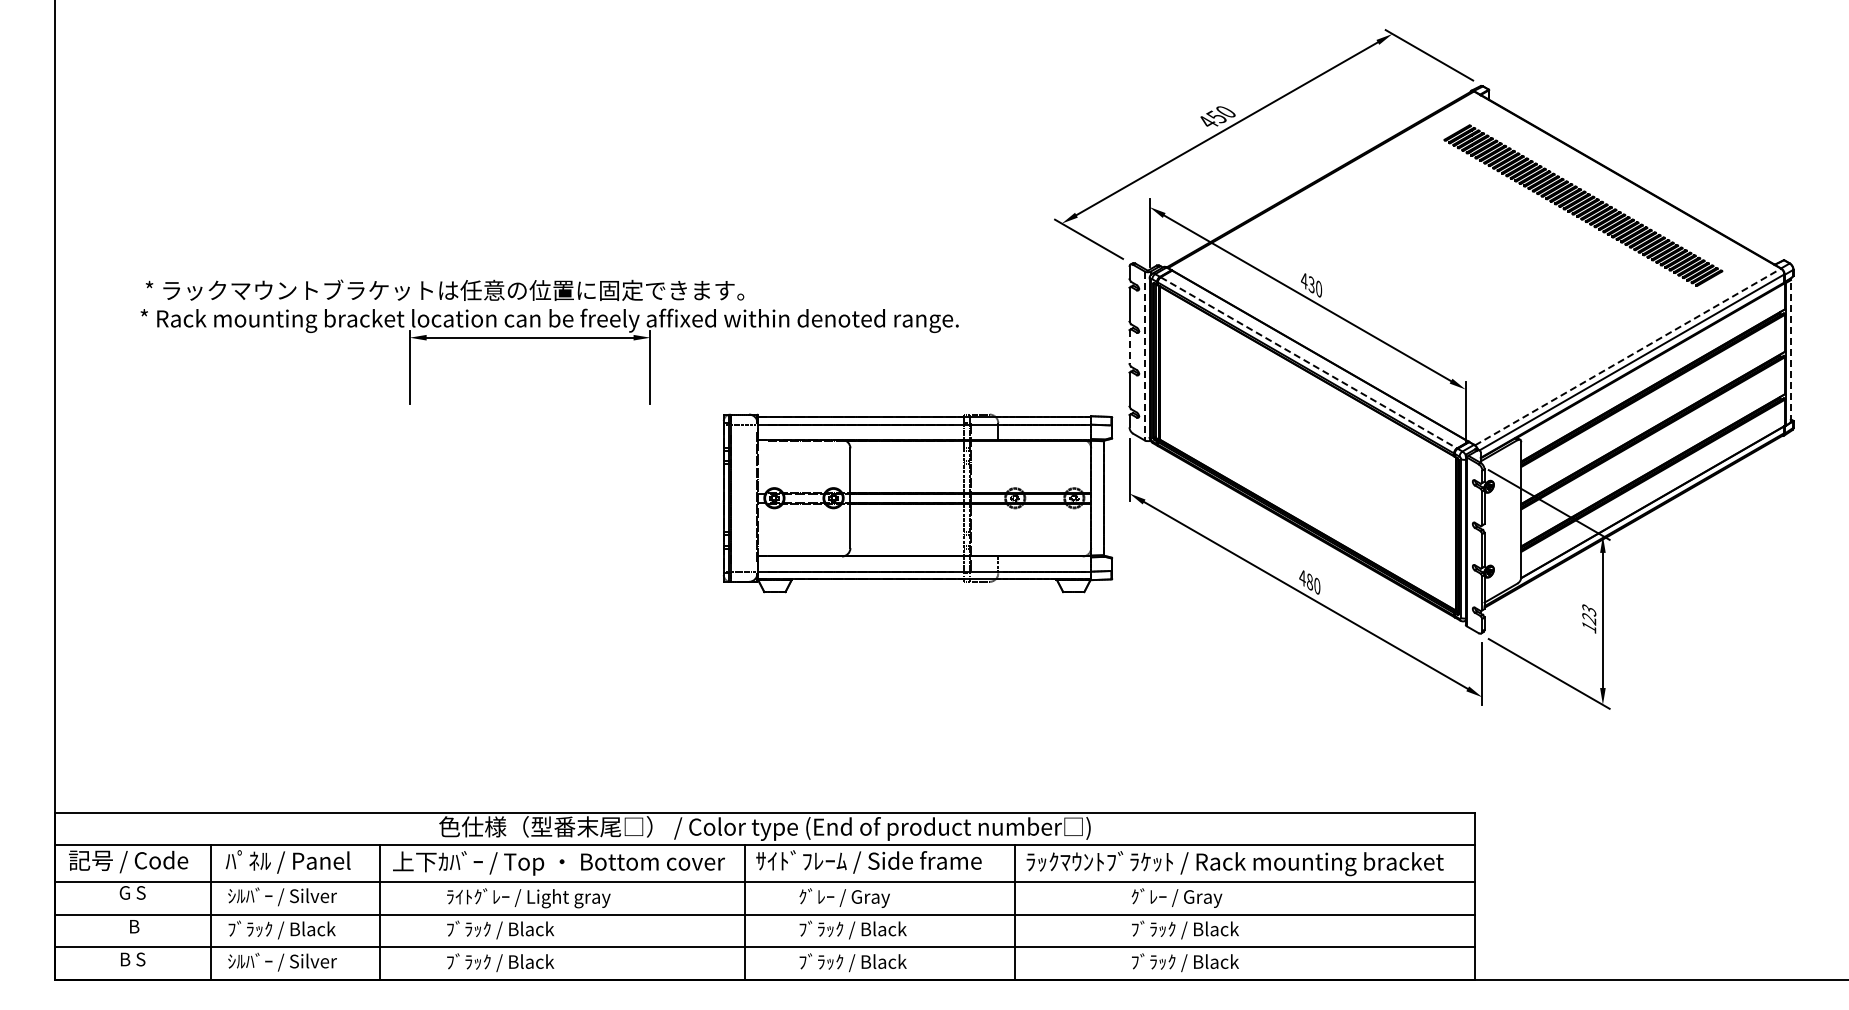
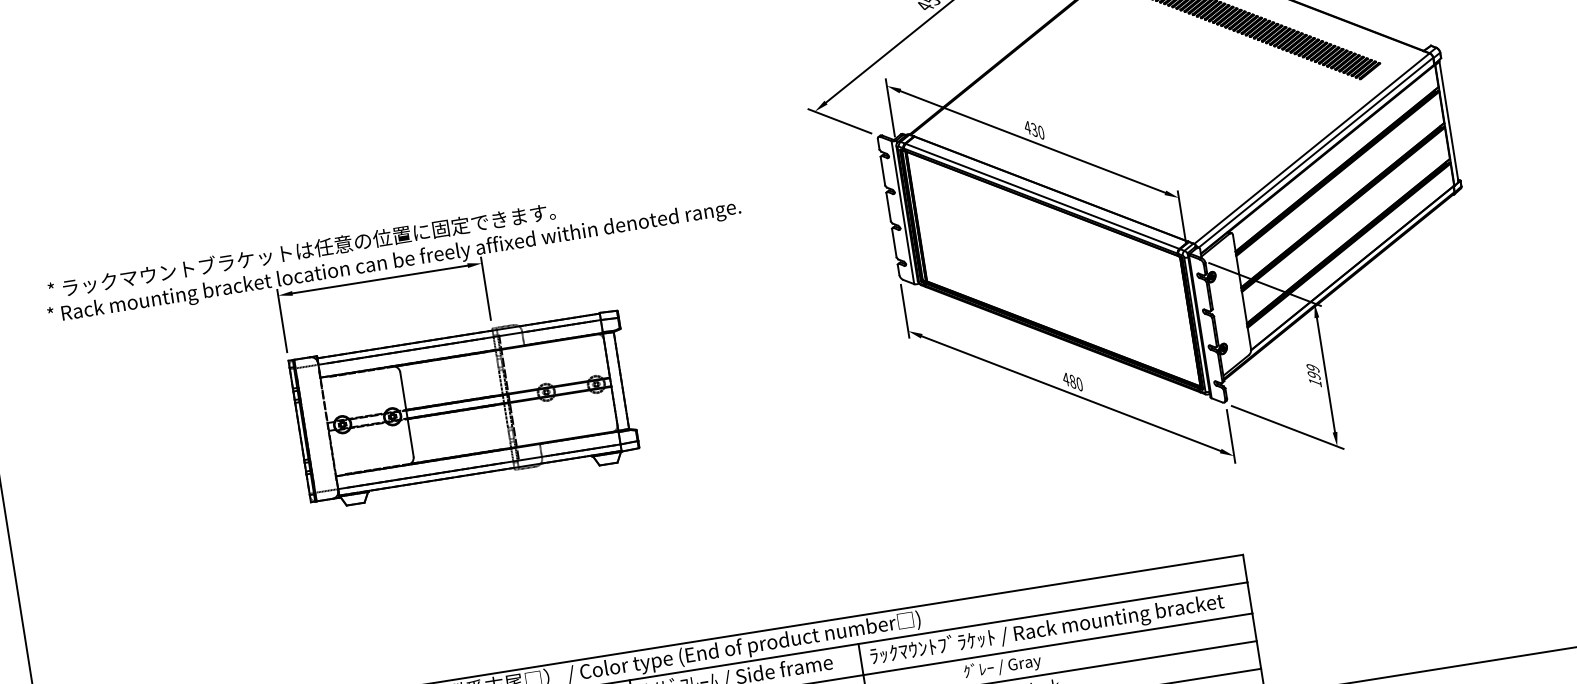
line: (1129, 347) -> (888, 207), dashed -> solid
line: (1790, 350) -> (1448, 121), dashed -> solid
line: (1144, 356) -> (902, 213), dashed -> solid
line: (1628, 357) -> (1312, 149), dashed -> solid
line: (1309, 363) -> (1043, 196), dashed -> solid
part: (917, 503) -> (464, 410), moved
text: (1589, 614) -> (1313, 371), 123 -> 199

